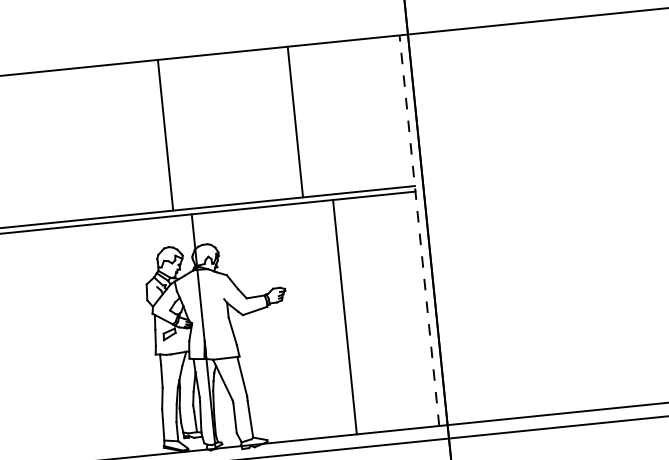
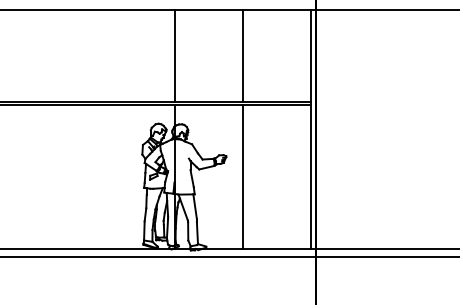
line: (165, 134) -> (174, 55), moved
line: (419, 229) -> (311, 128), dashed -> solid
line: (344, 316) -> (242, 176), moved

